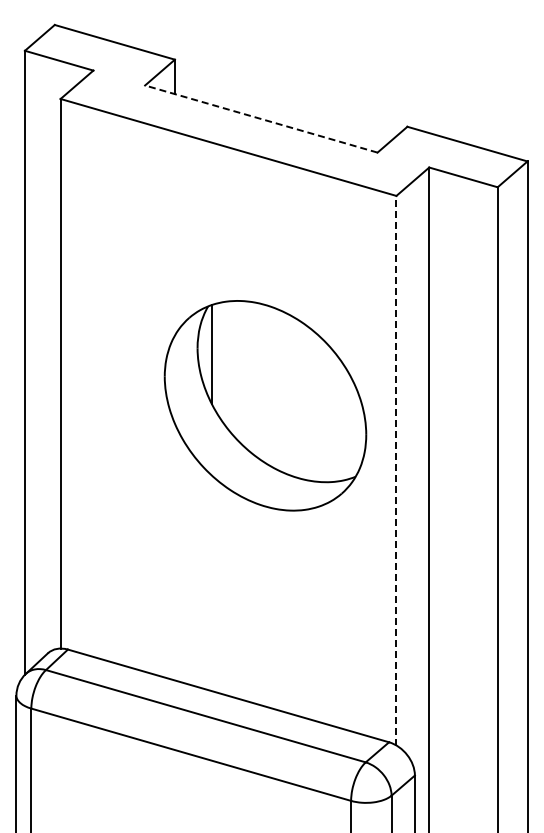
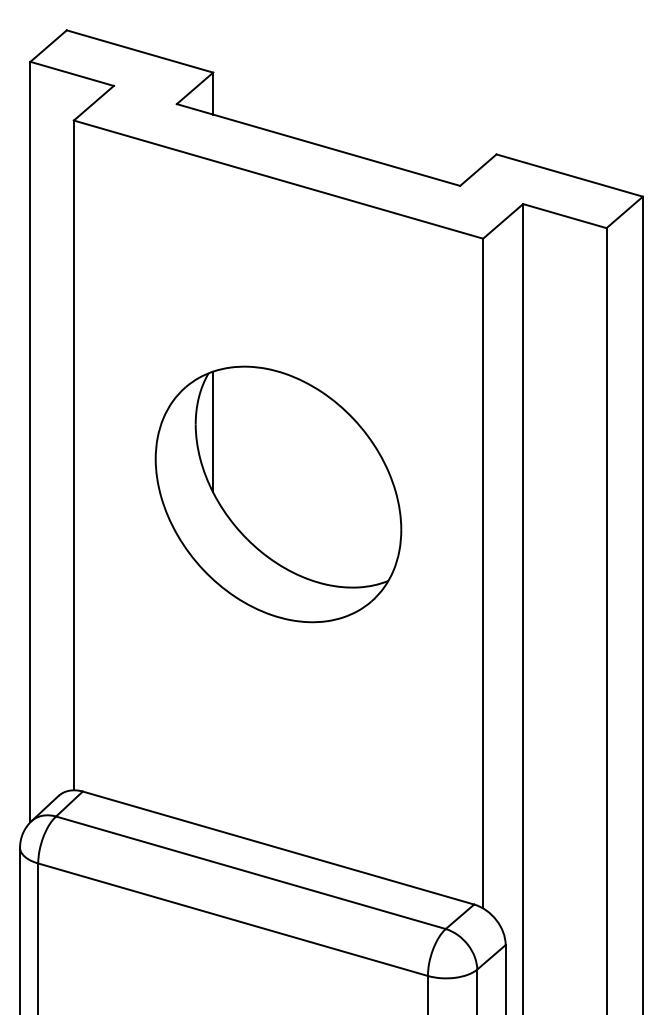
line: (261, 119) -> (318, 145), dashed -> solid
part: (265, 405) -> (278, 494), moved
line: (396, 470) -> (483, 573), dashed -> solid

